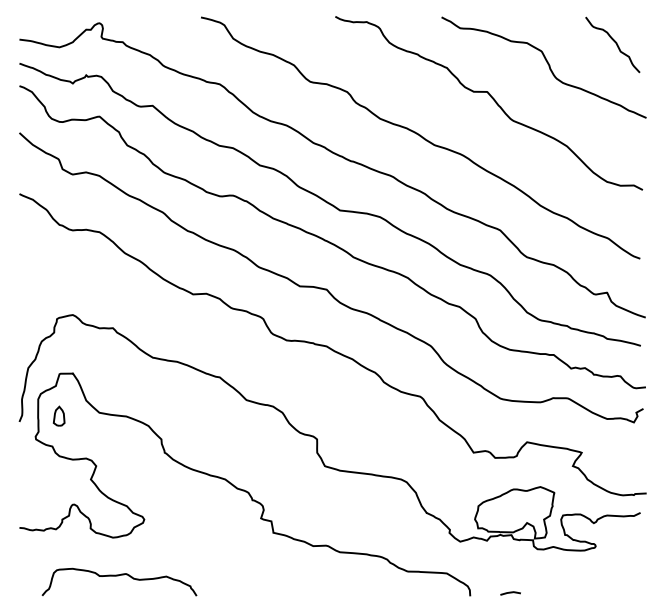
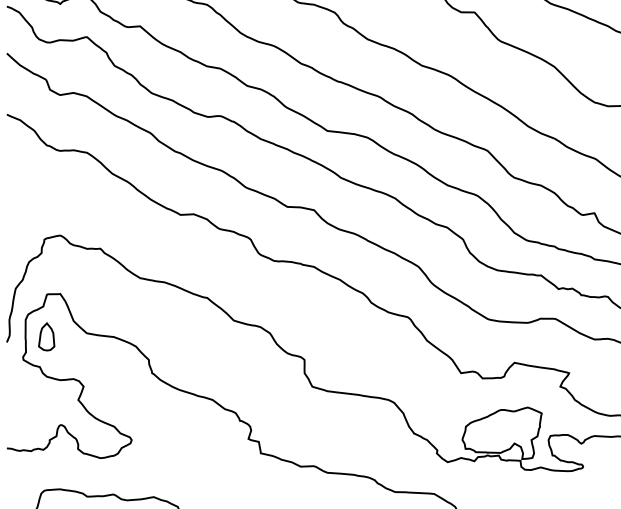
part: (58, 415) -> (45, 336), size x1.43

